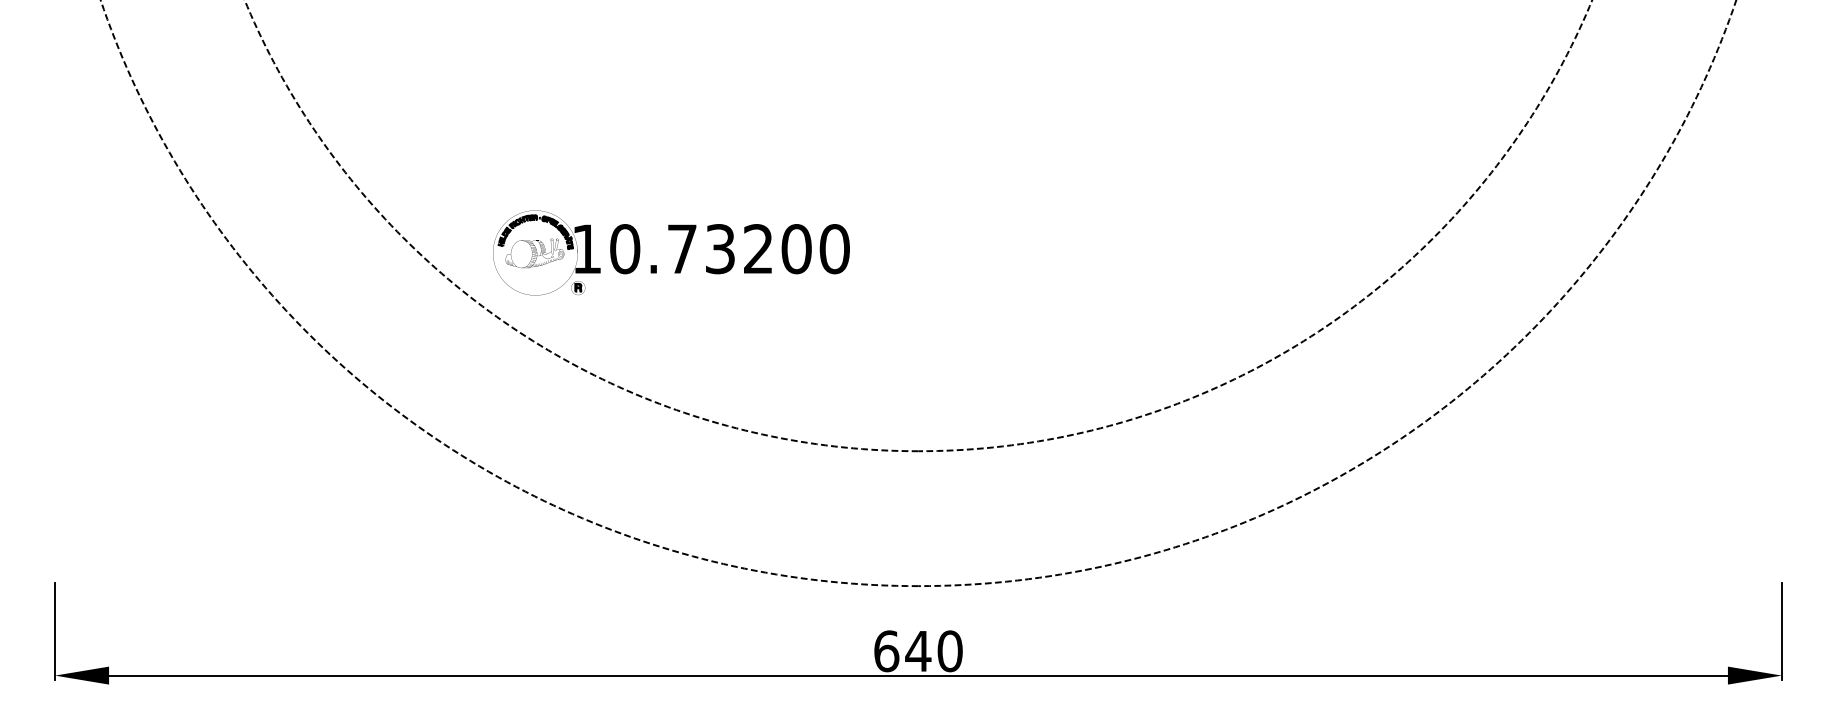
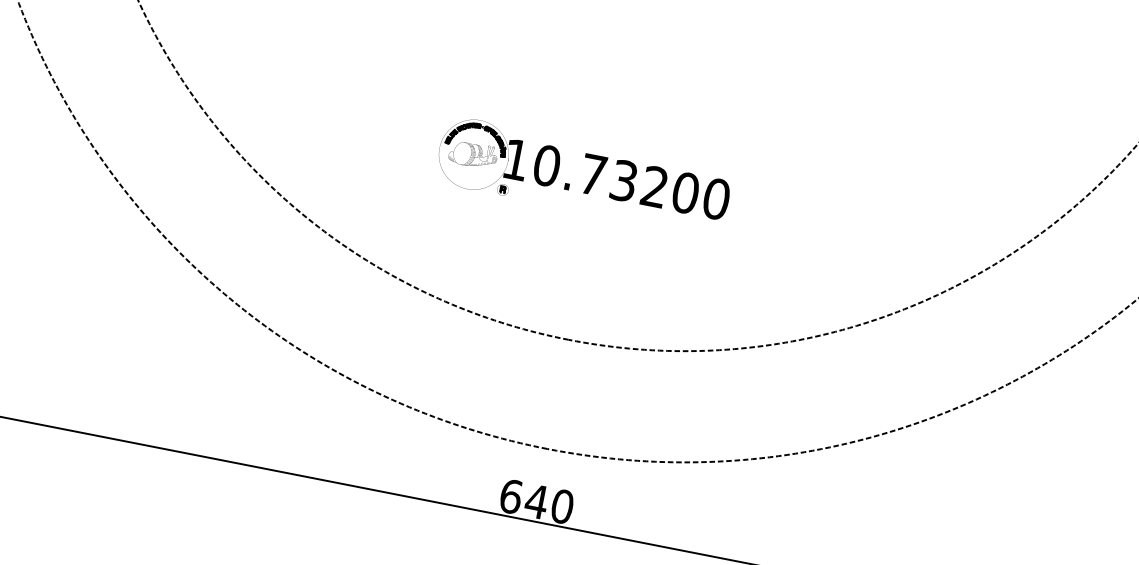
part: (679, 257) -> (589, 181), moved

